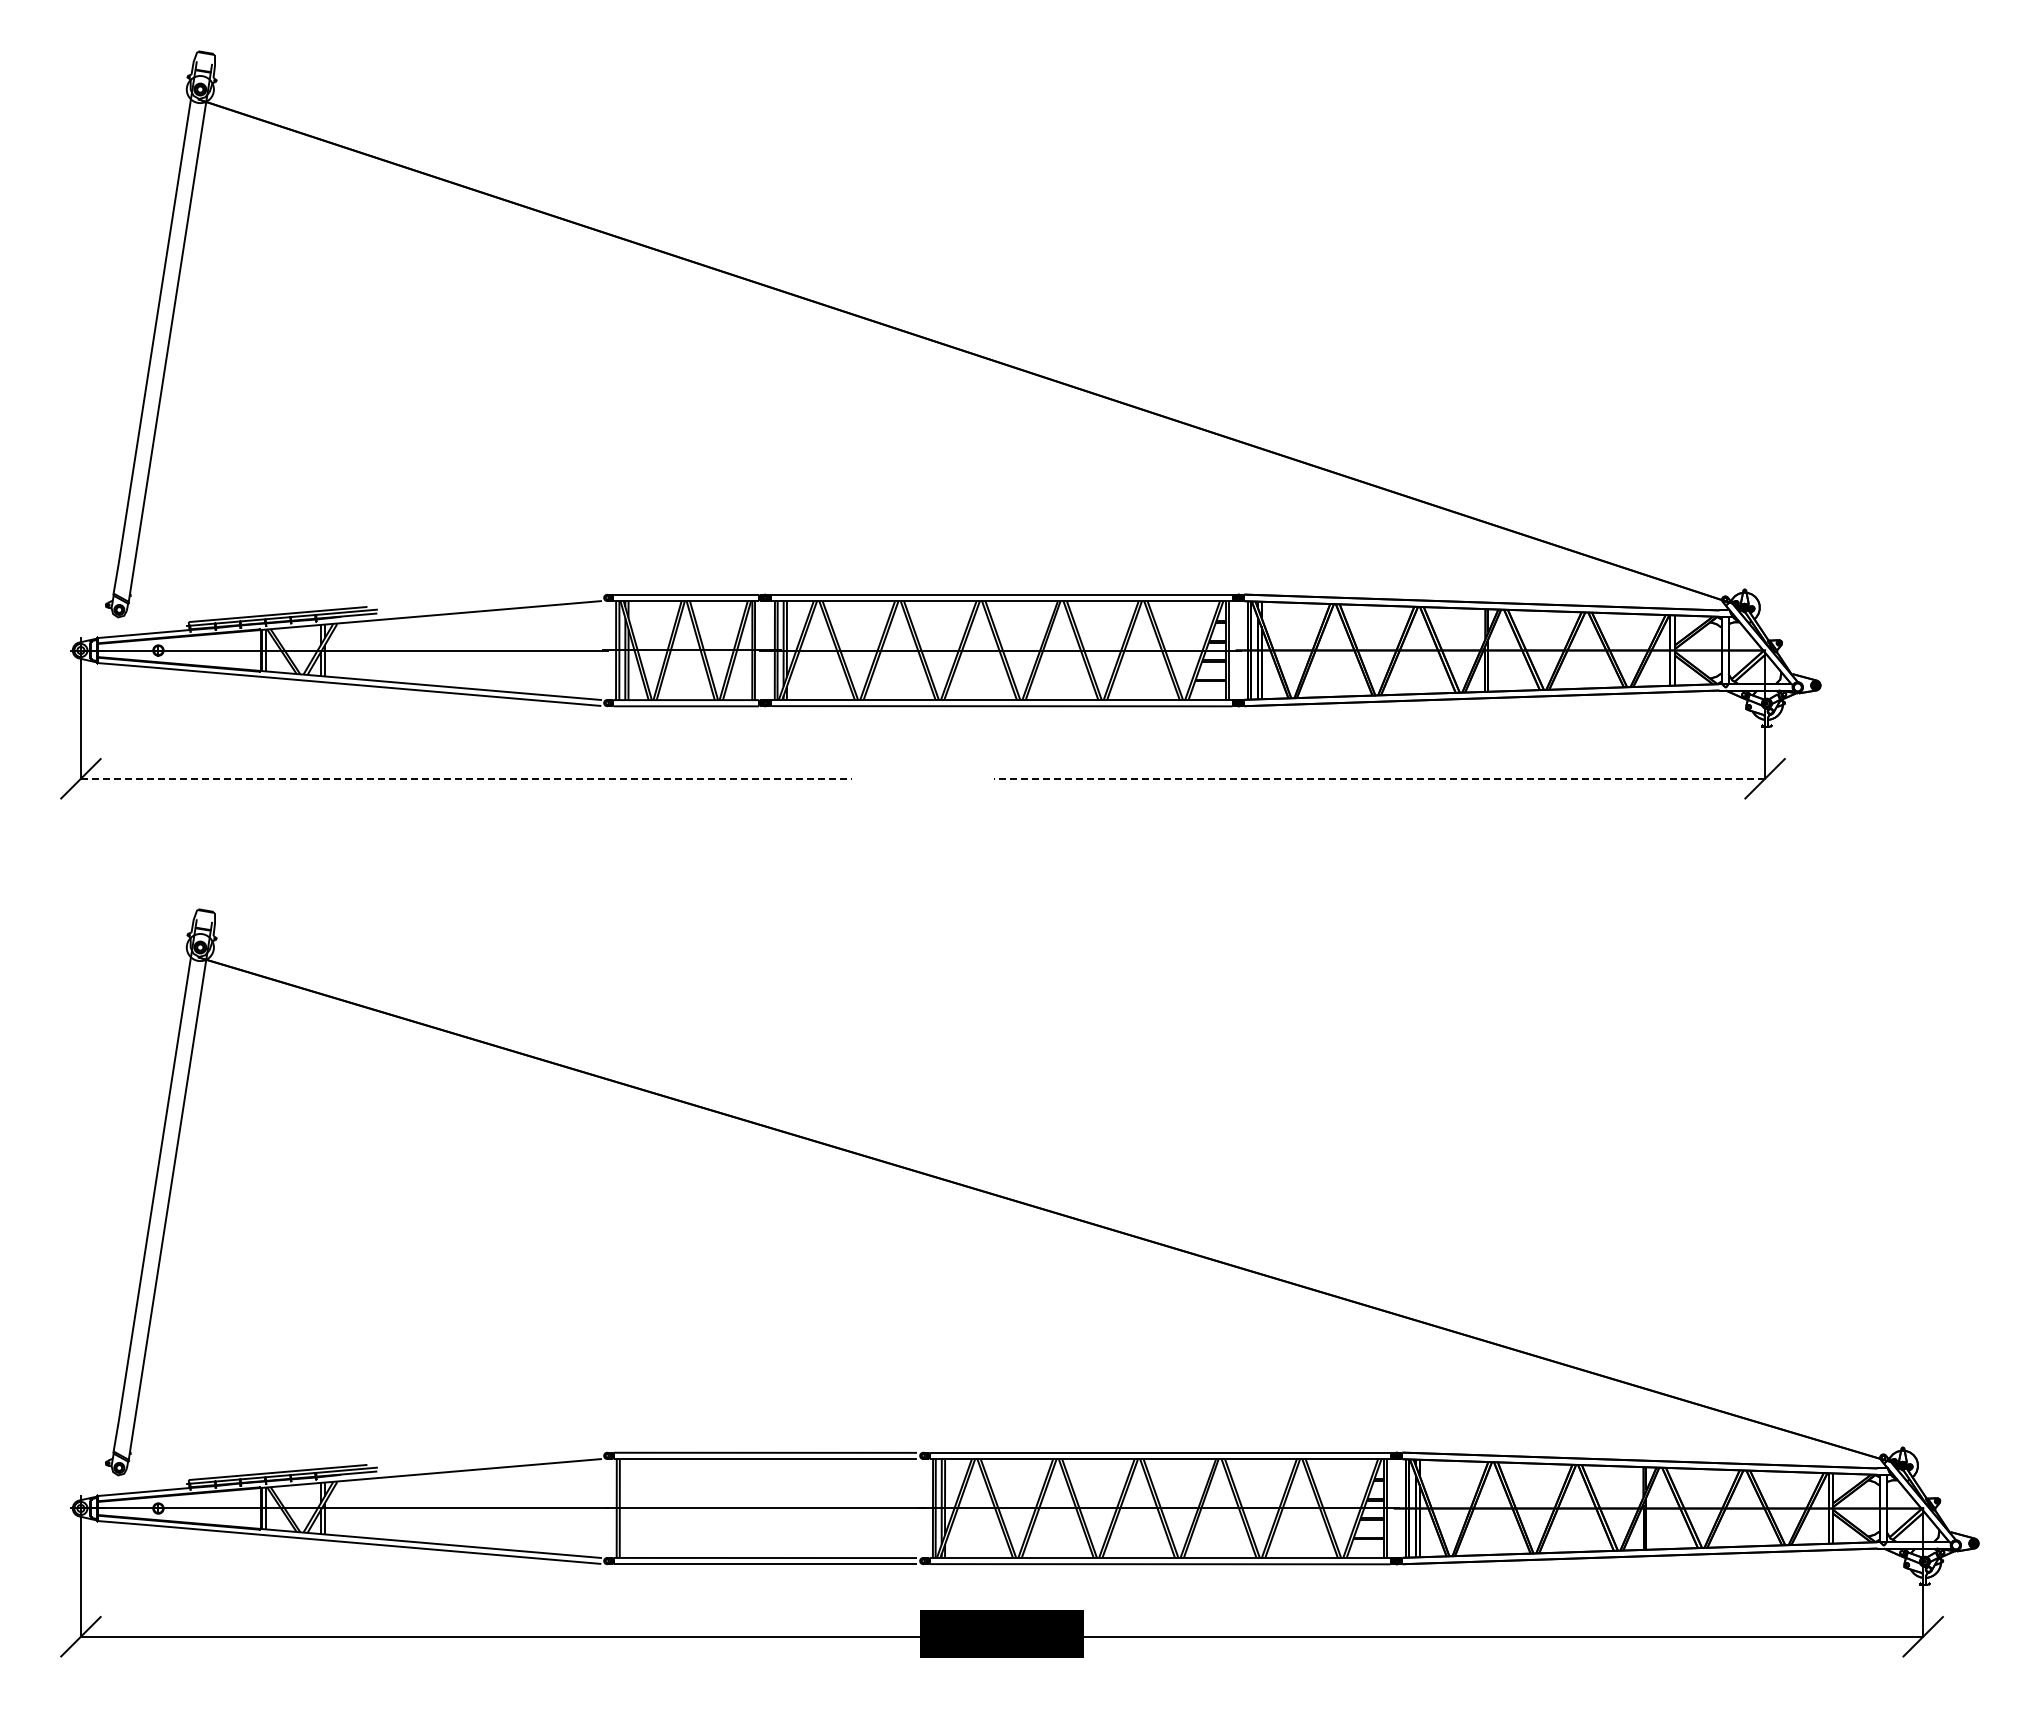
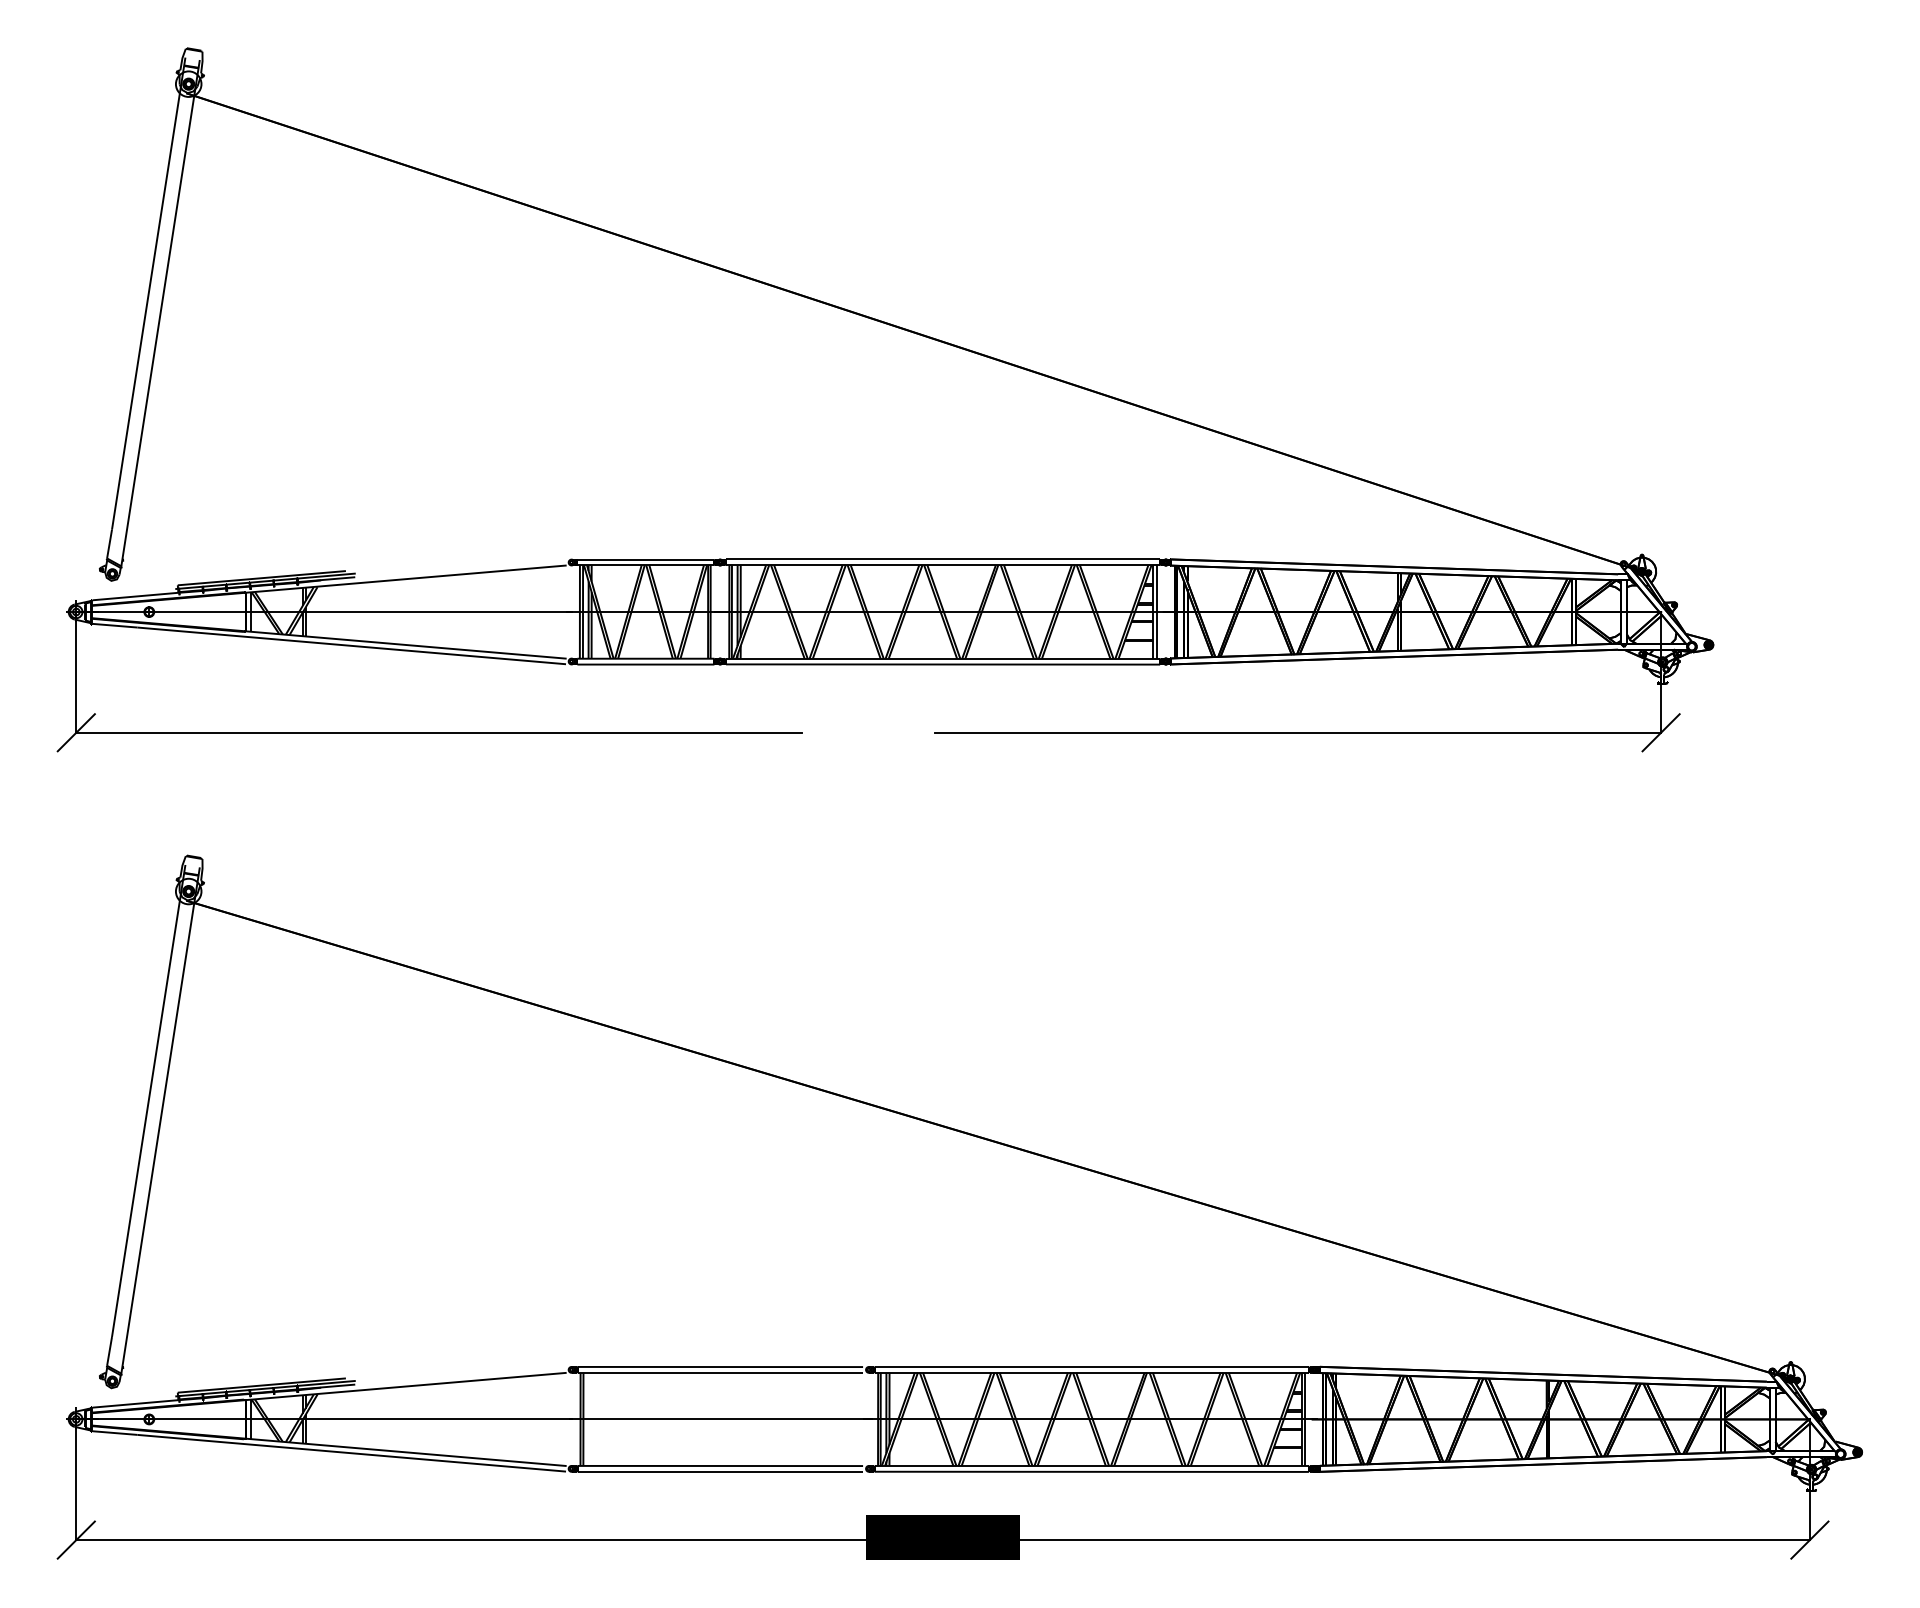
line: (466, 778) -> (439, 732), dashed -> solid
line: (1379, 778) -> (1298, 732), dashed -> solid

